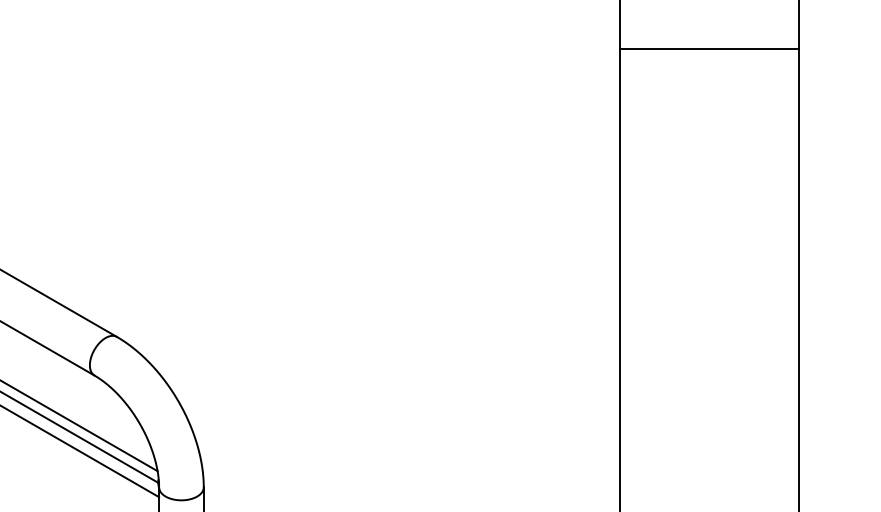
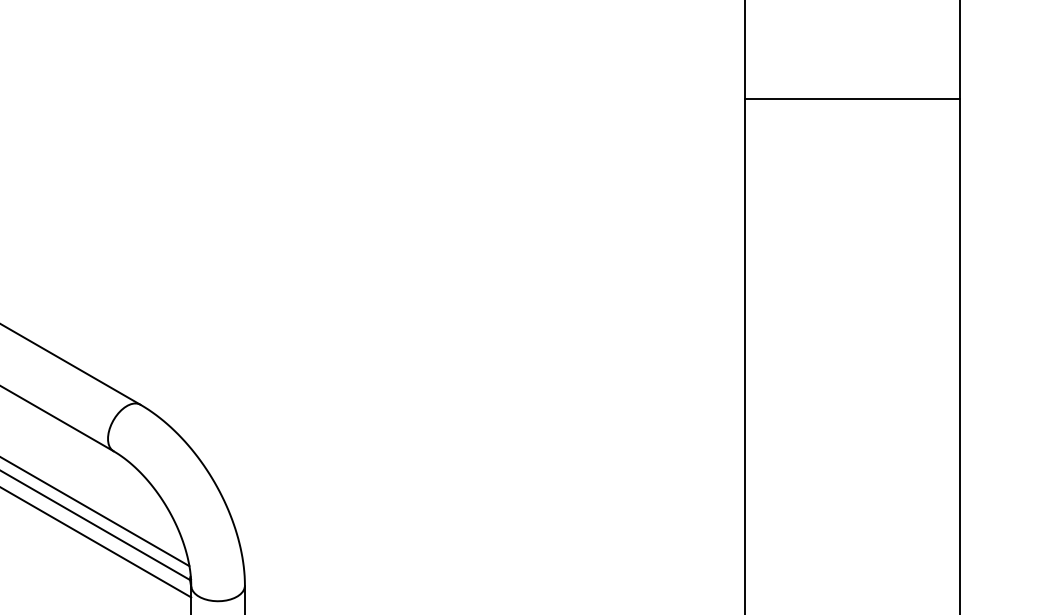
line: (709, 48) -> (852, 98), moved

